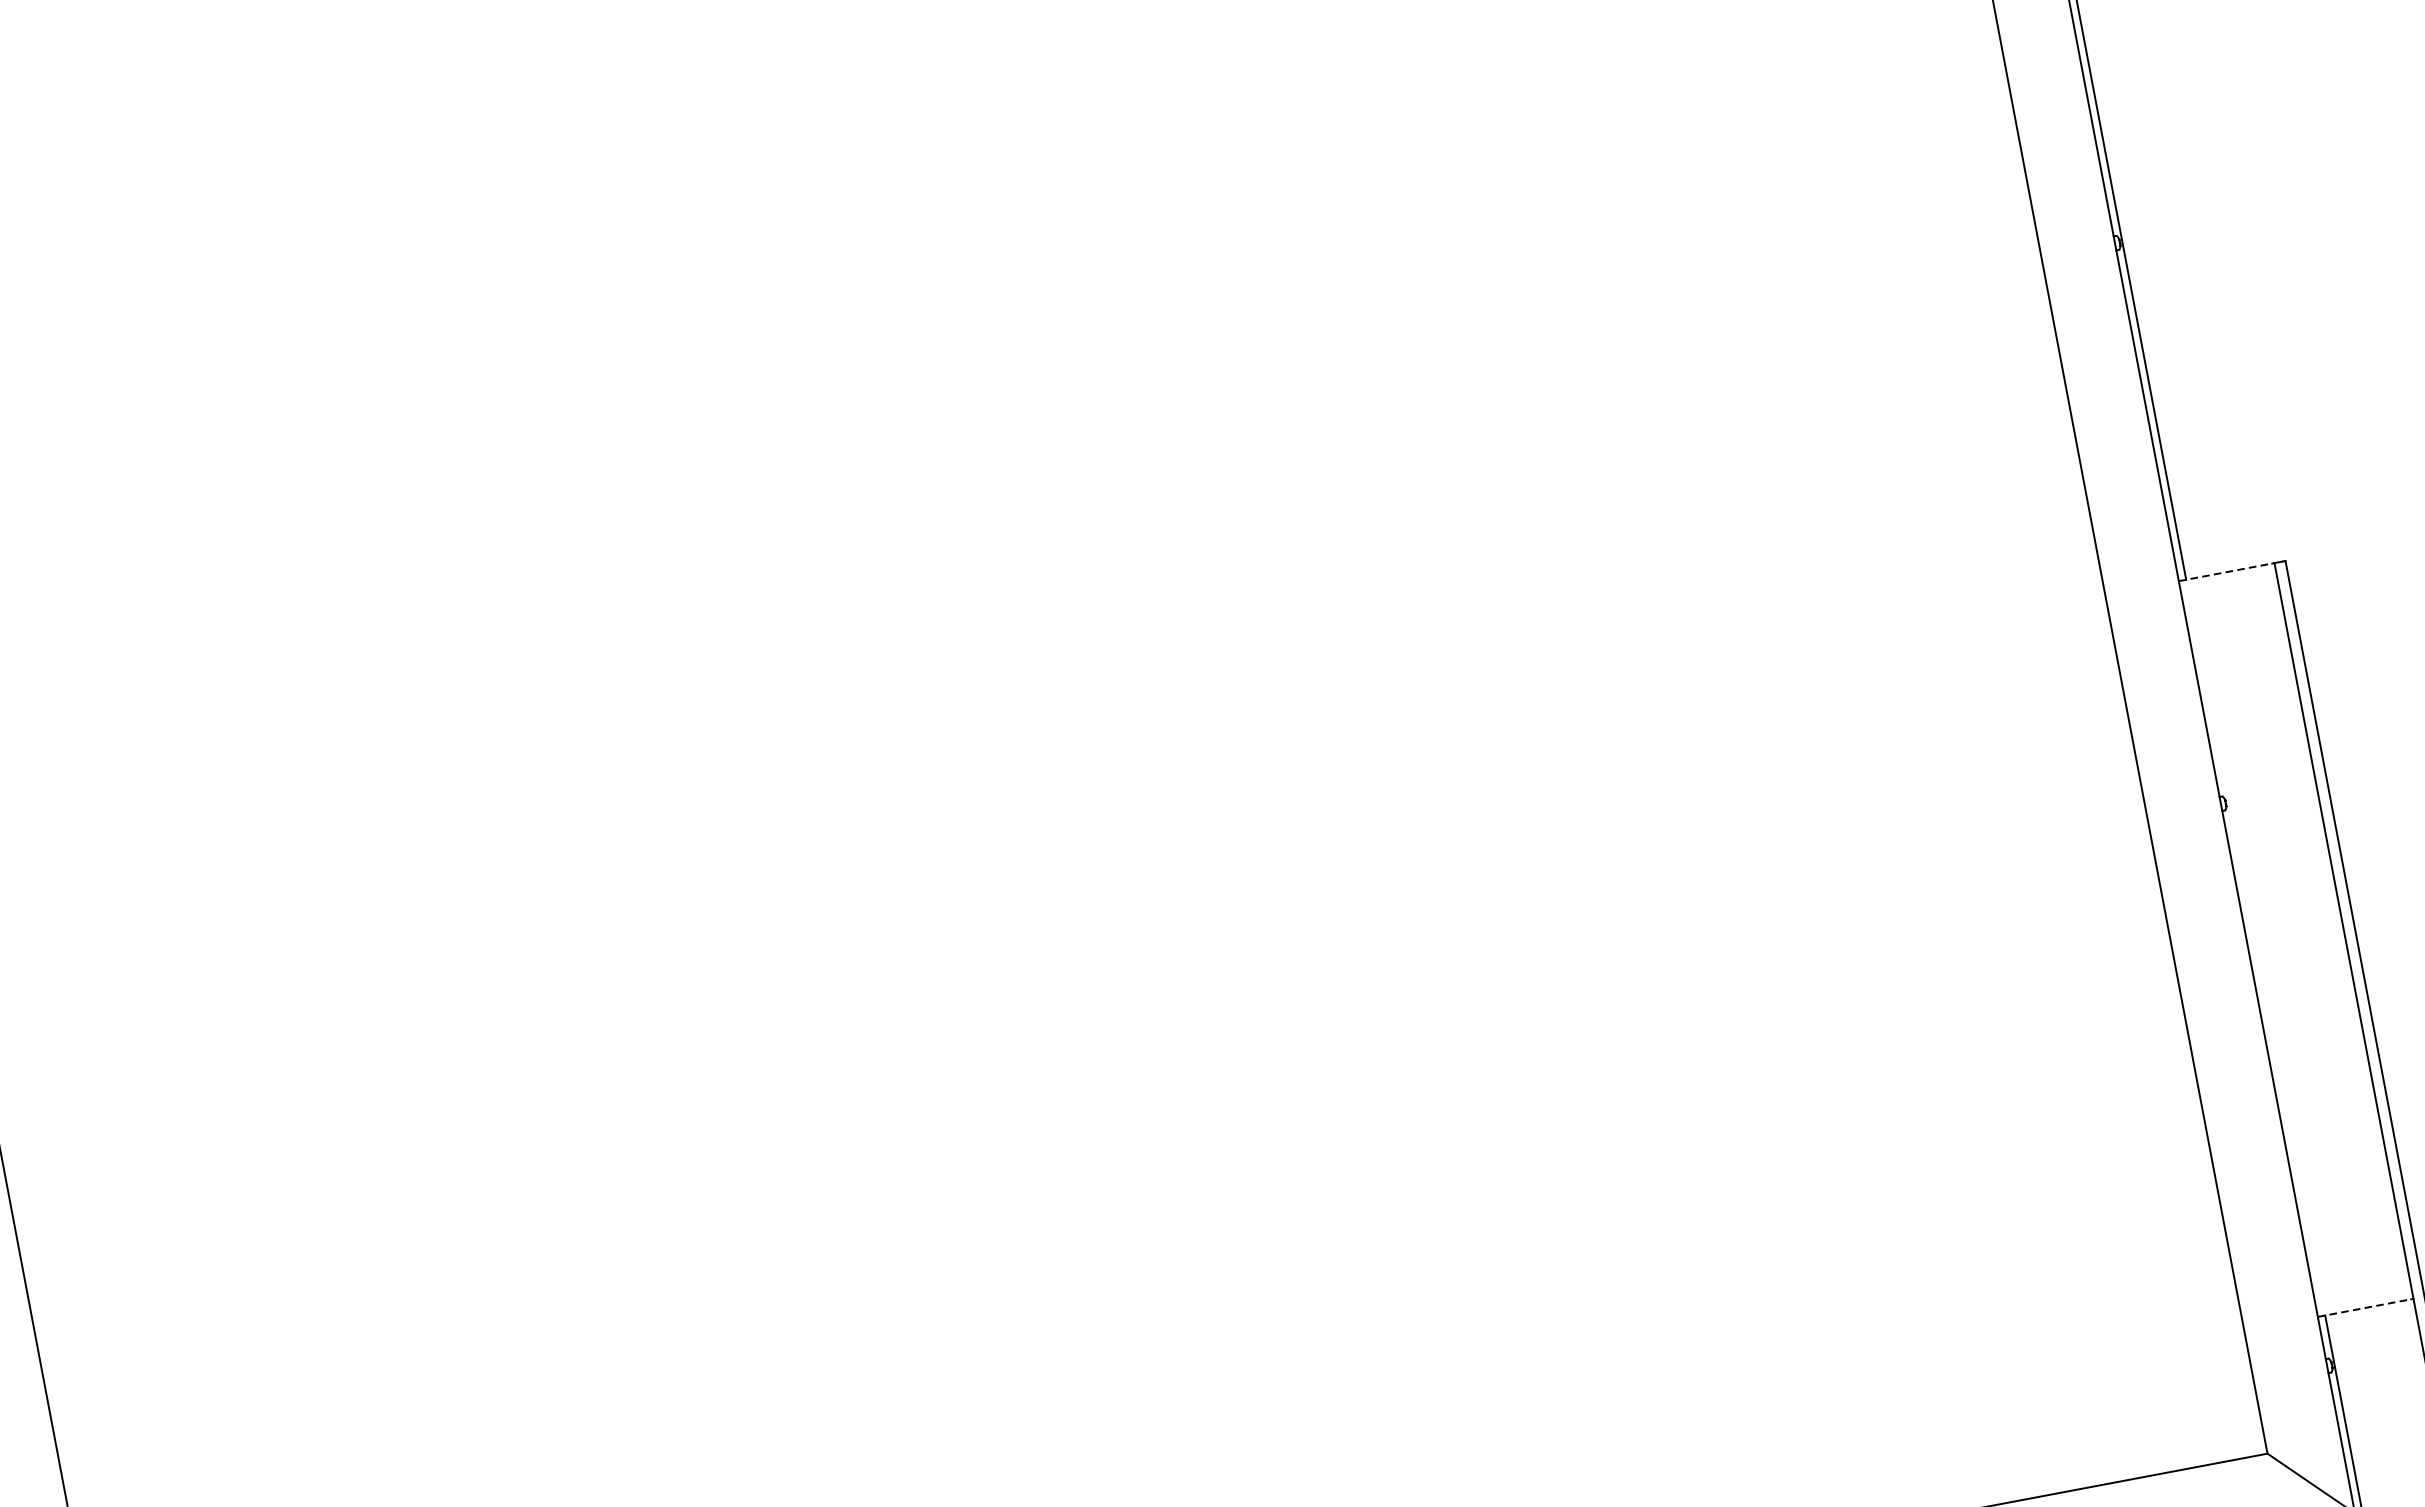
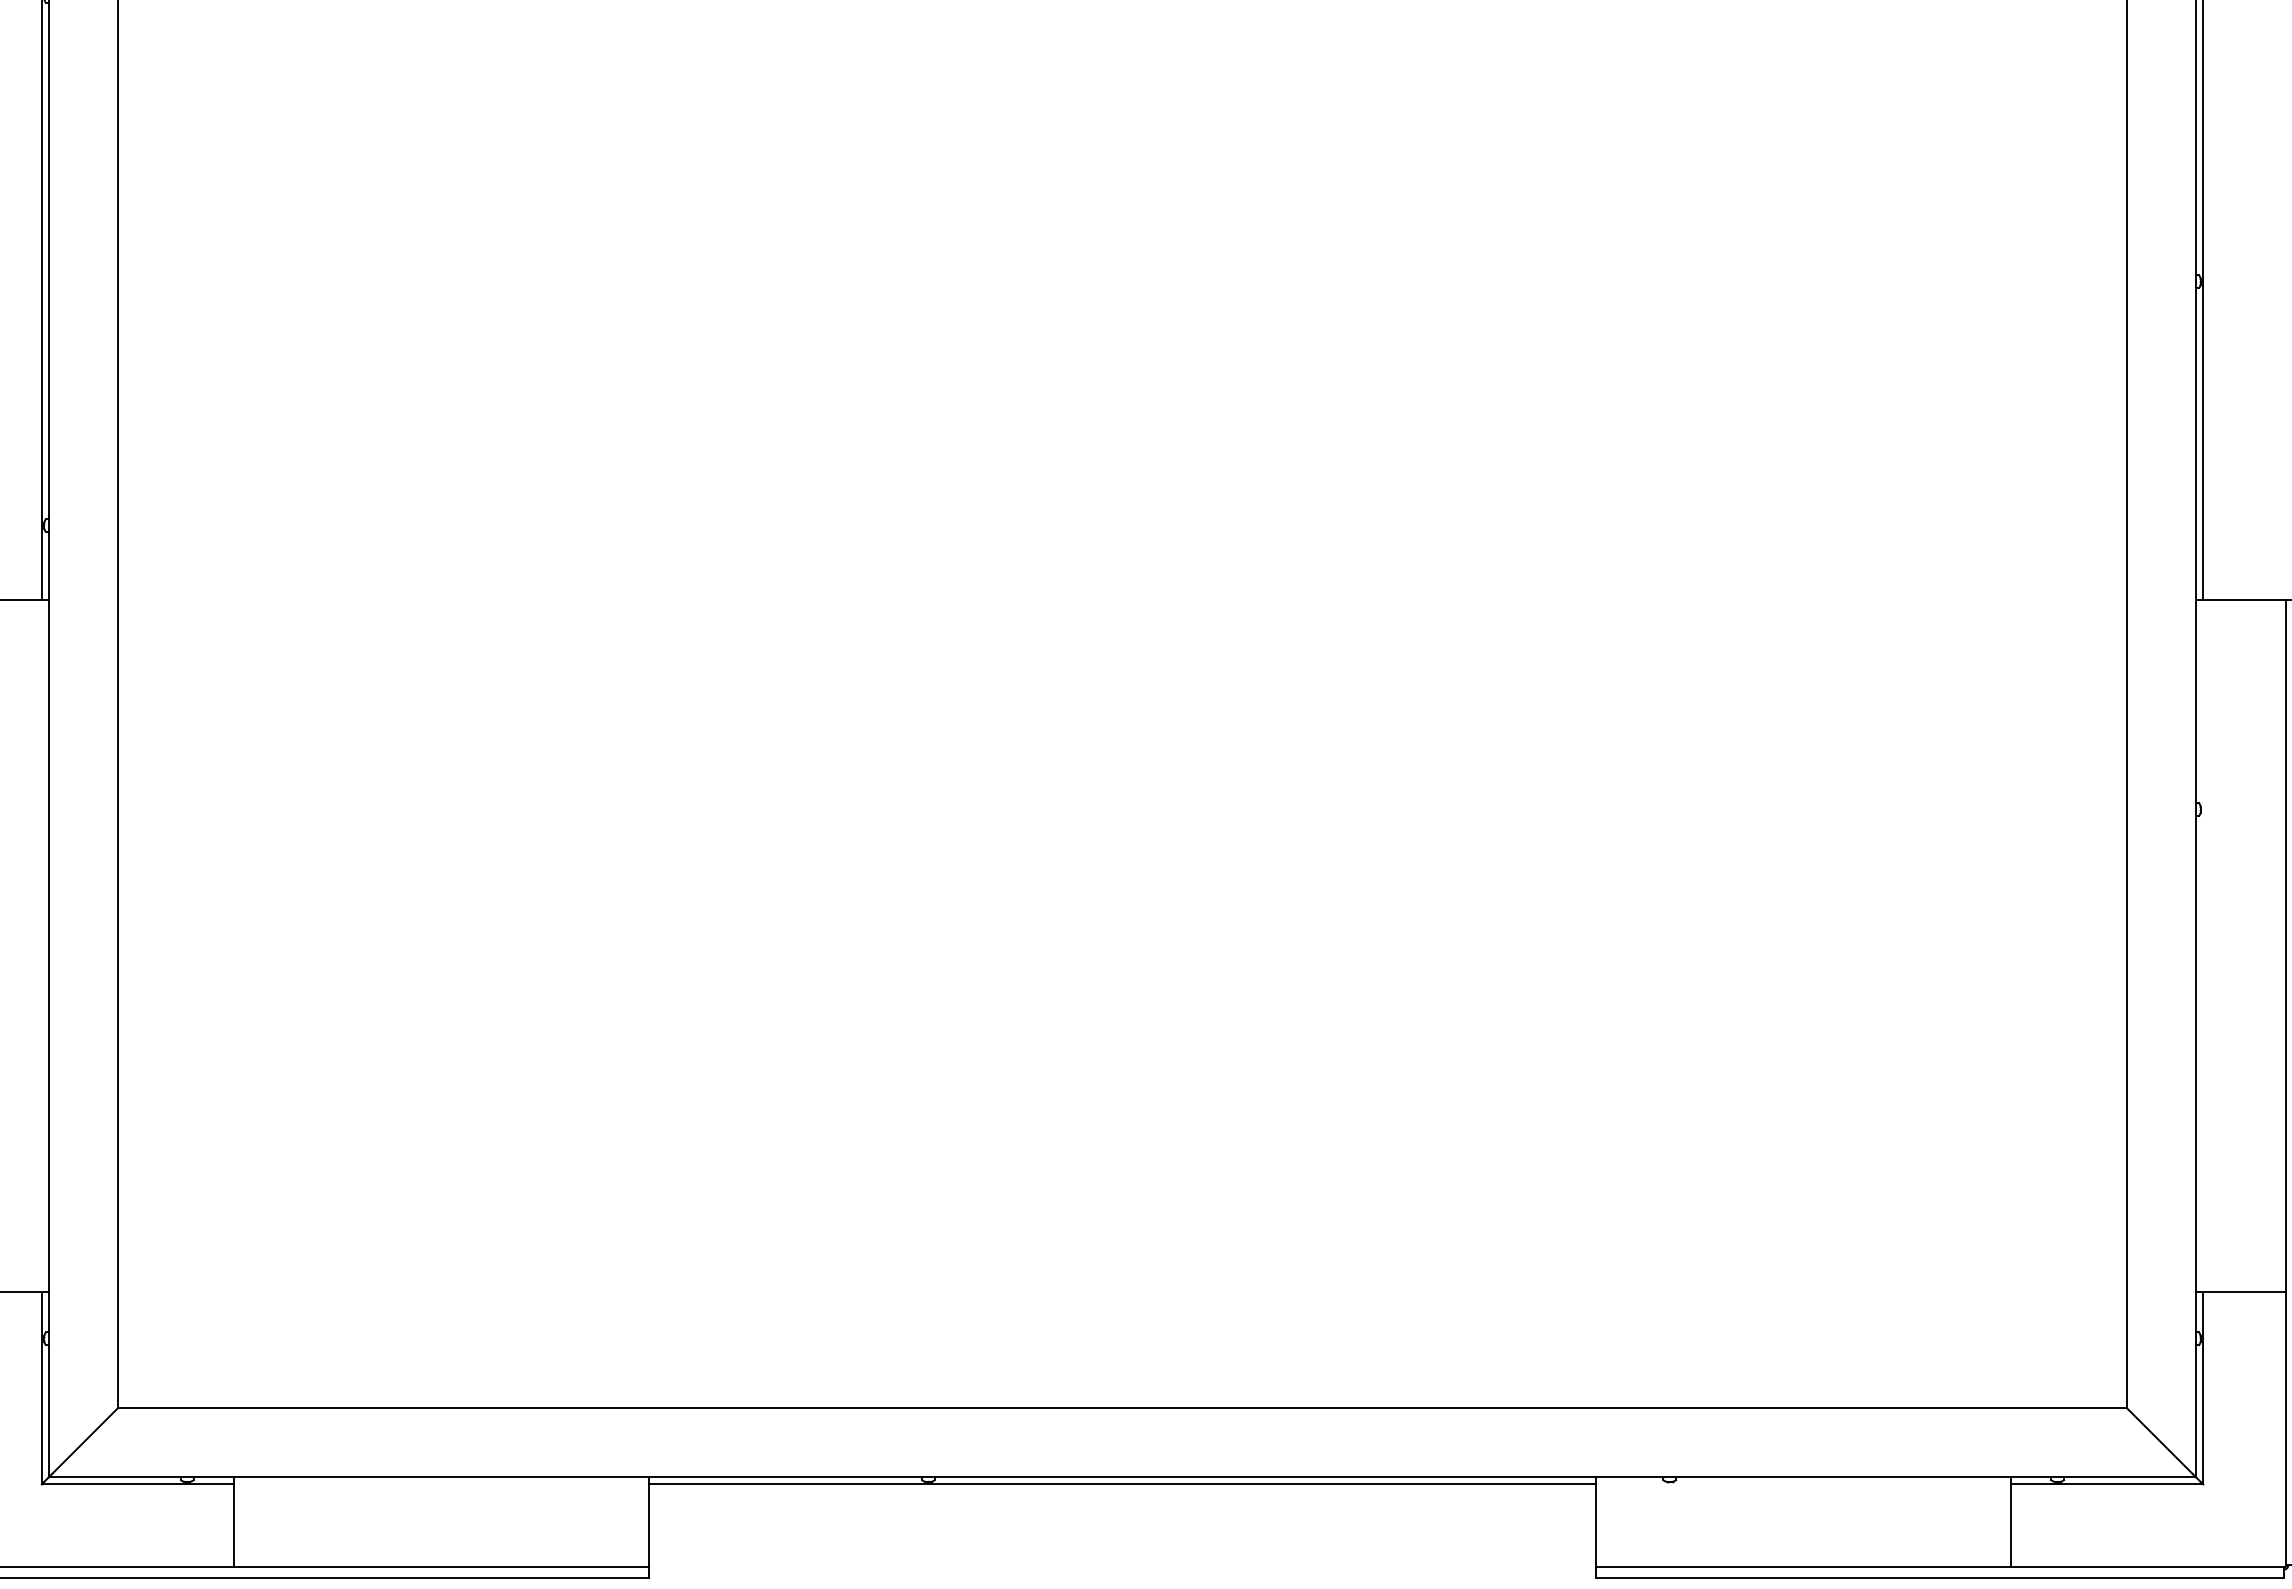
line: (2225, 572) -> (2240, 599), dashed -> solid
line: (2364, 1308) -> (2240, 1292), dashed -> solid

